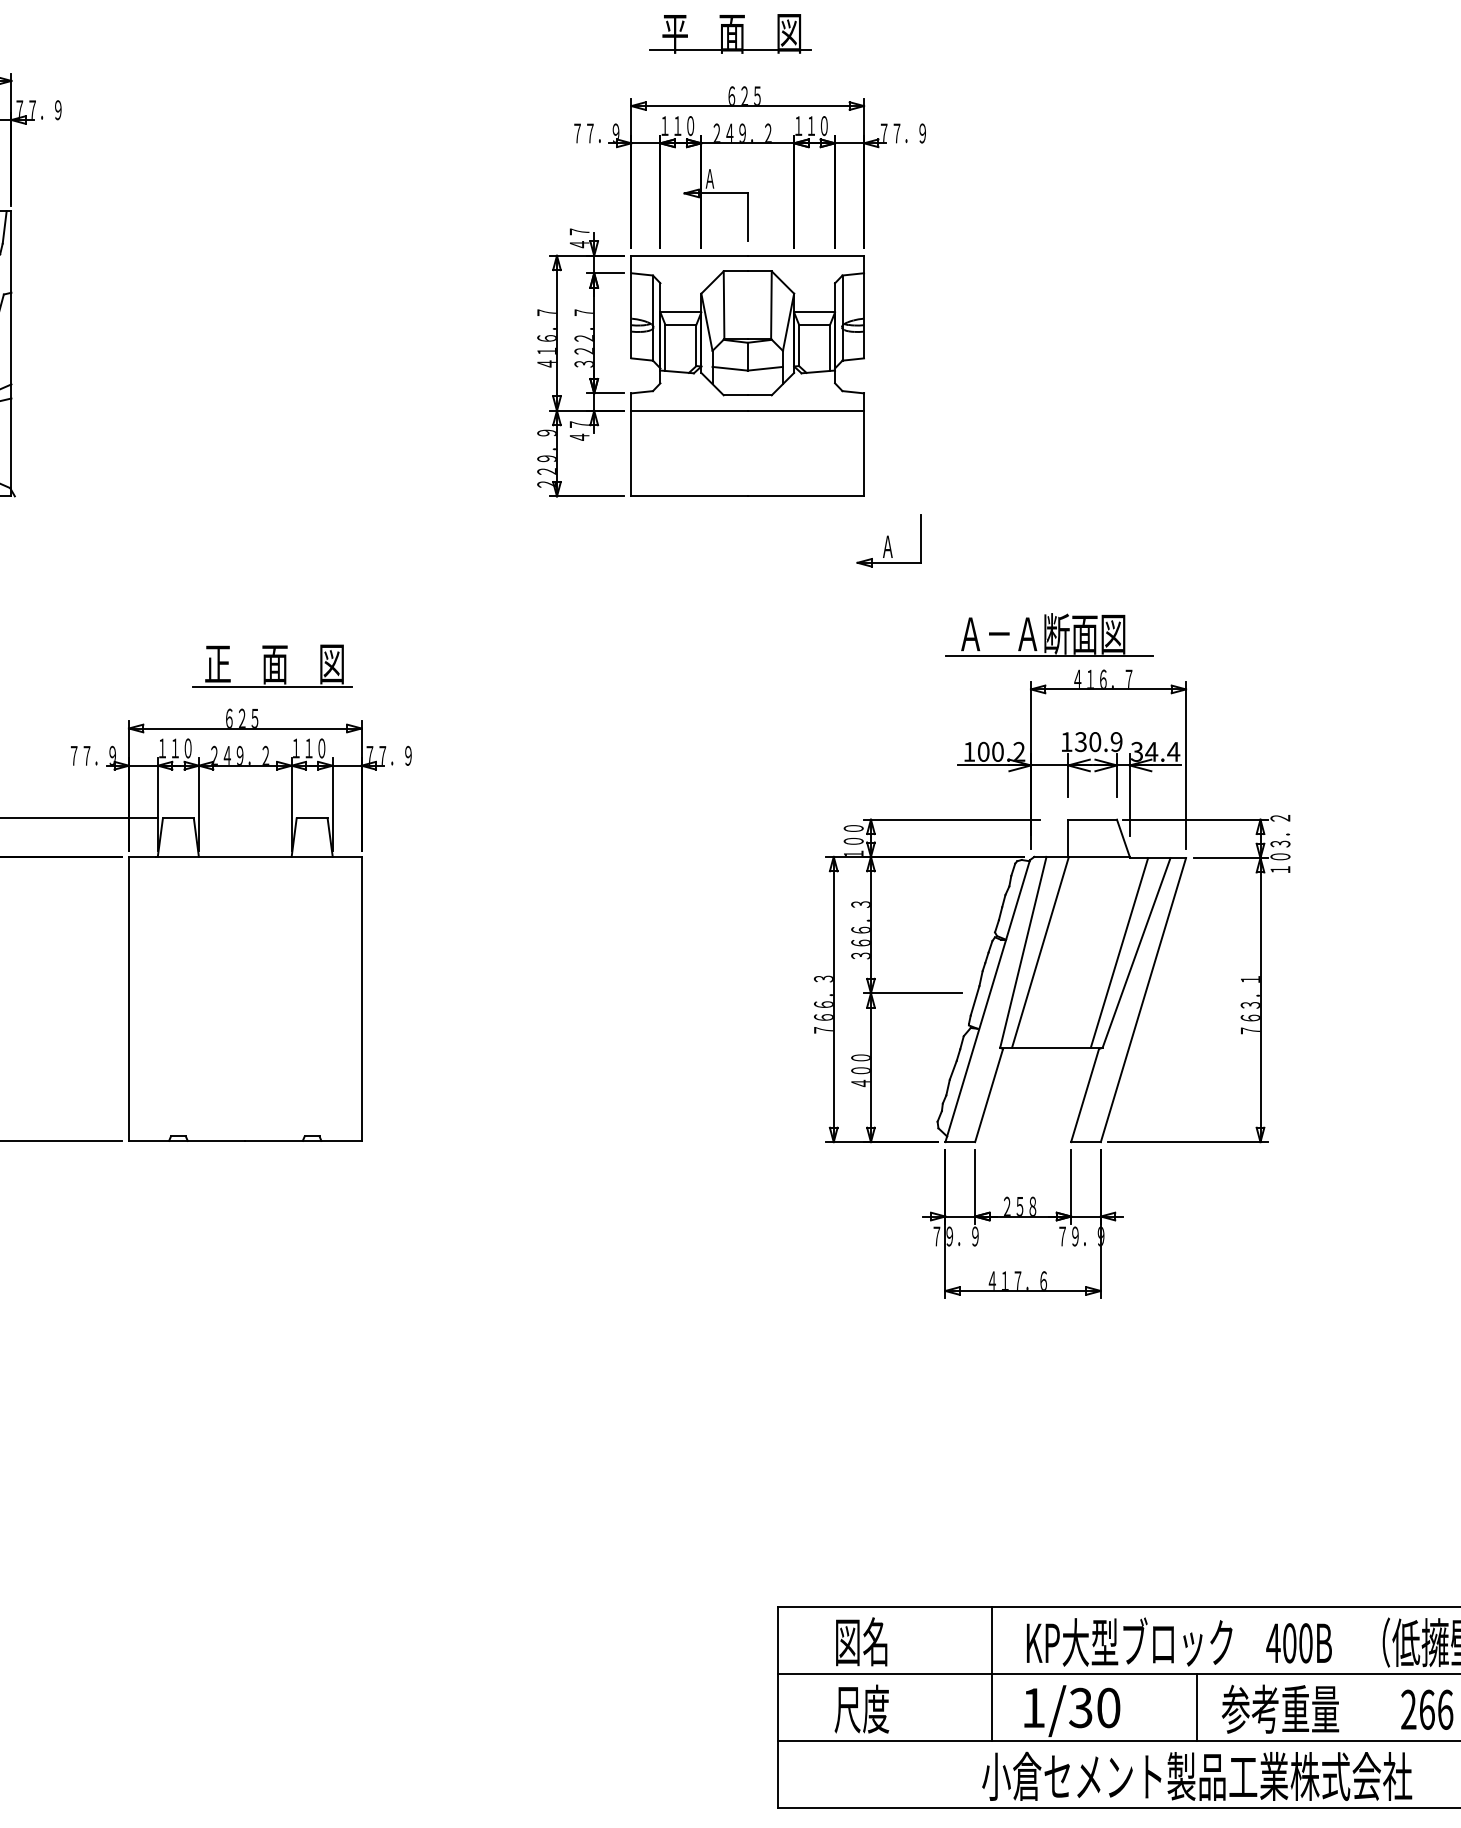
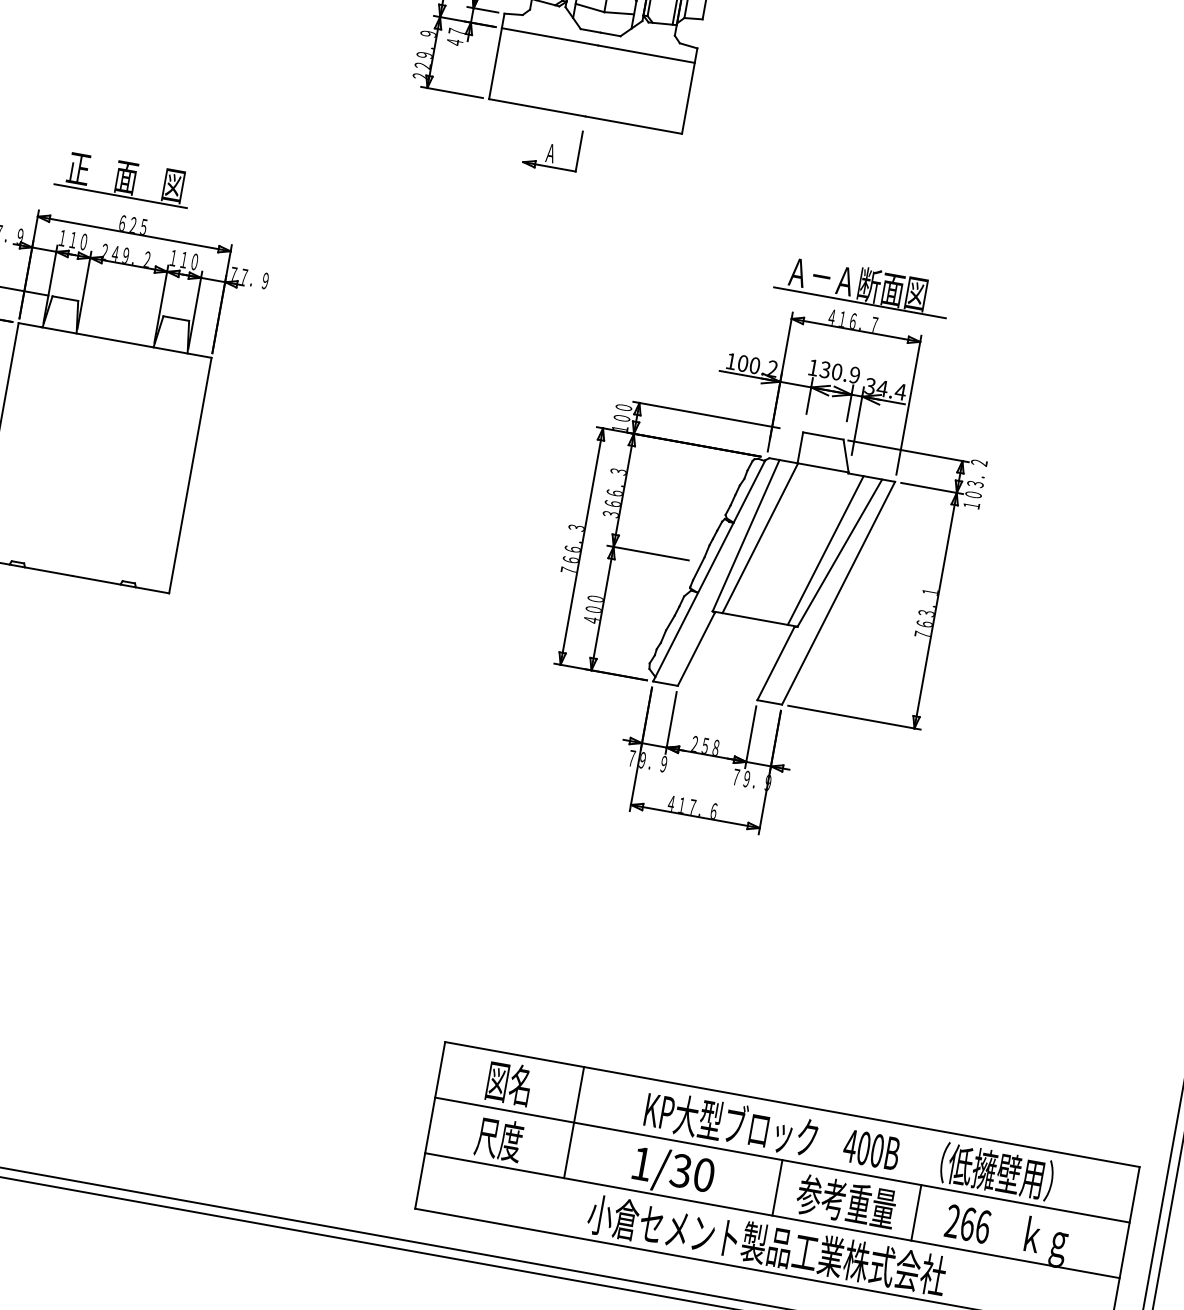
part: (888, 540) -> (552, 148), moved
part: (1049, 634) -> (863, 284), moved
part: (272, 665) -> (123, 178), moved
line: (991, 1674) -> (573, 1122), moved
line: (1364, 1707) -> (916, 1212), added

